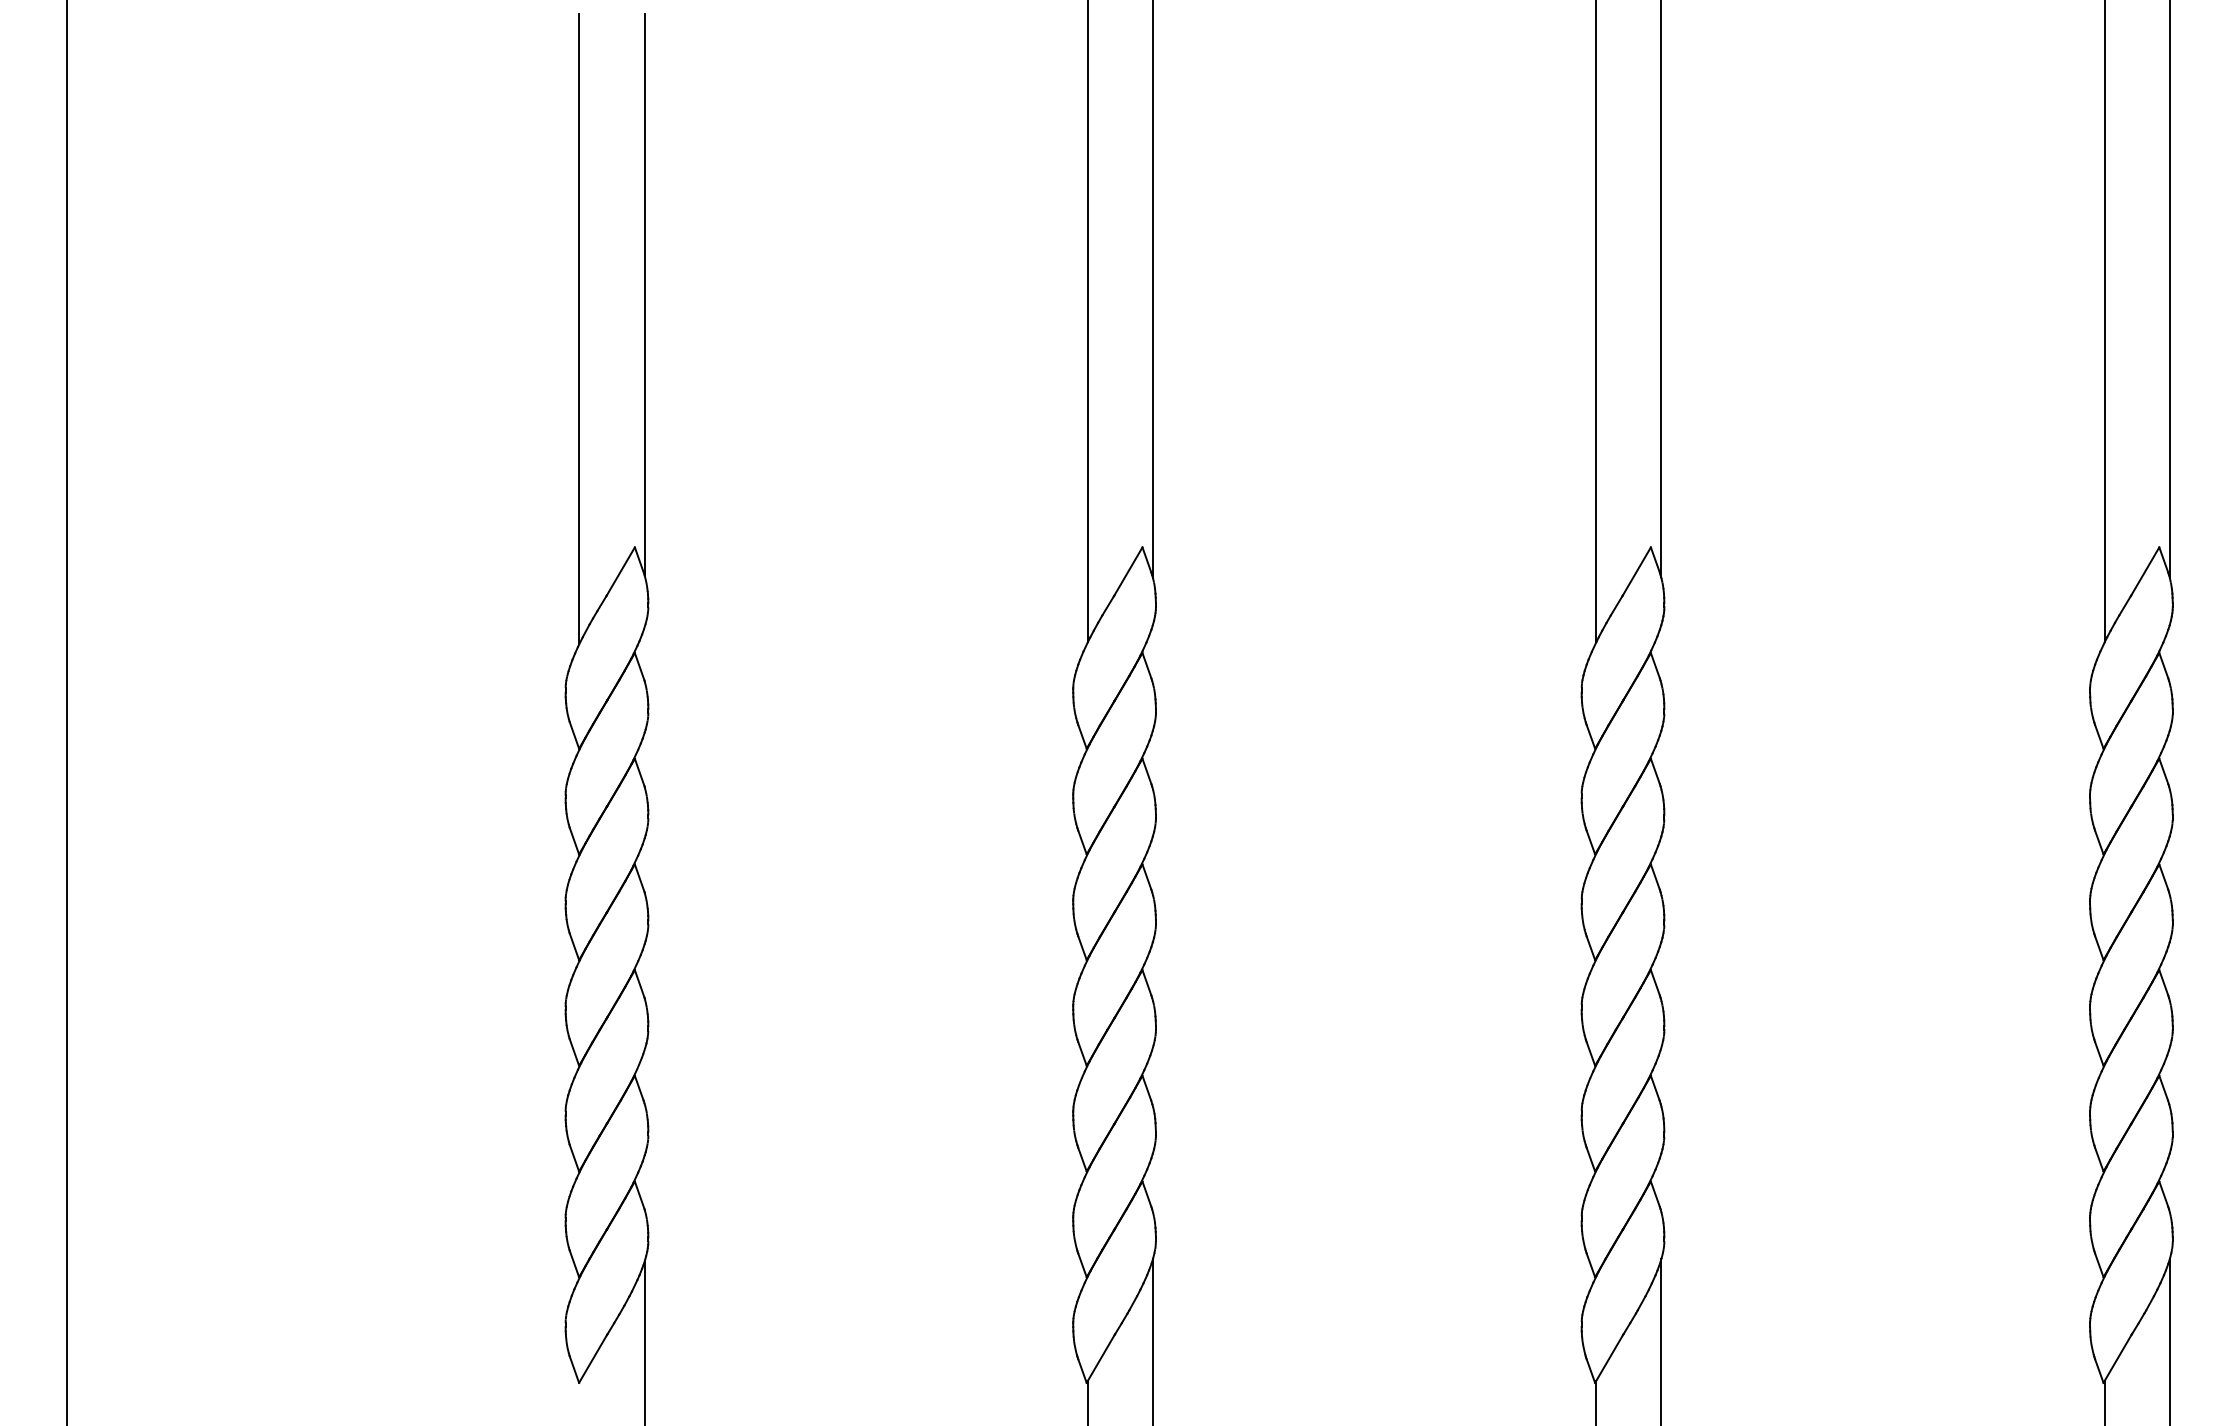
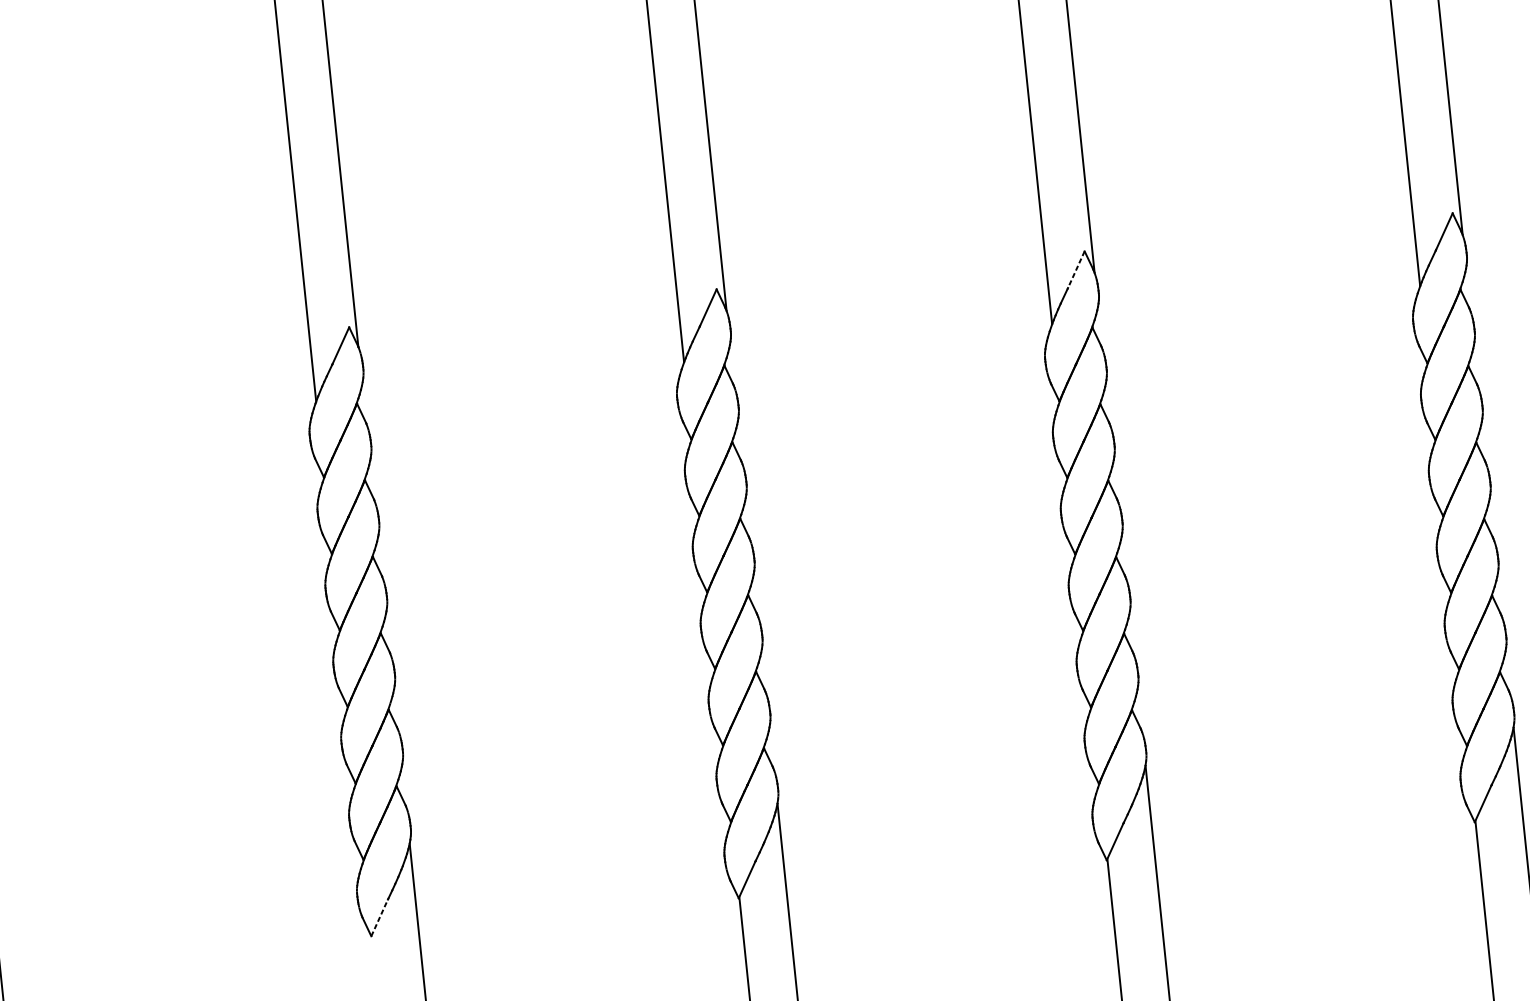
line: (1636, 571) -> (1076, 269), solid -> dashed
line: (593, 1358) -> (379, 917), solid -> dashed

